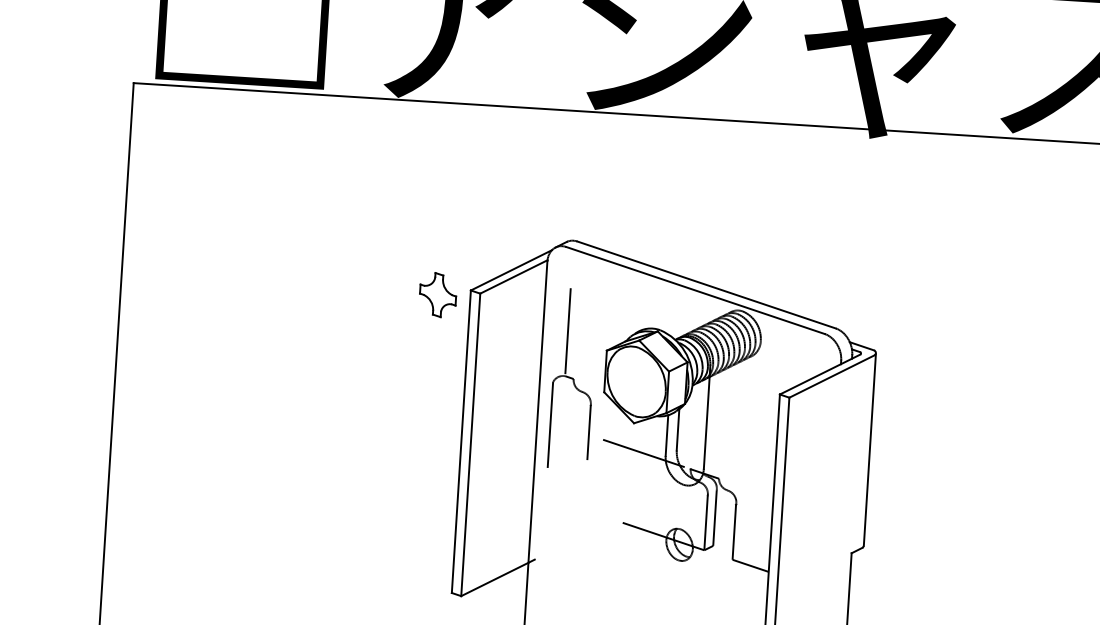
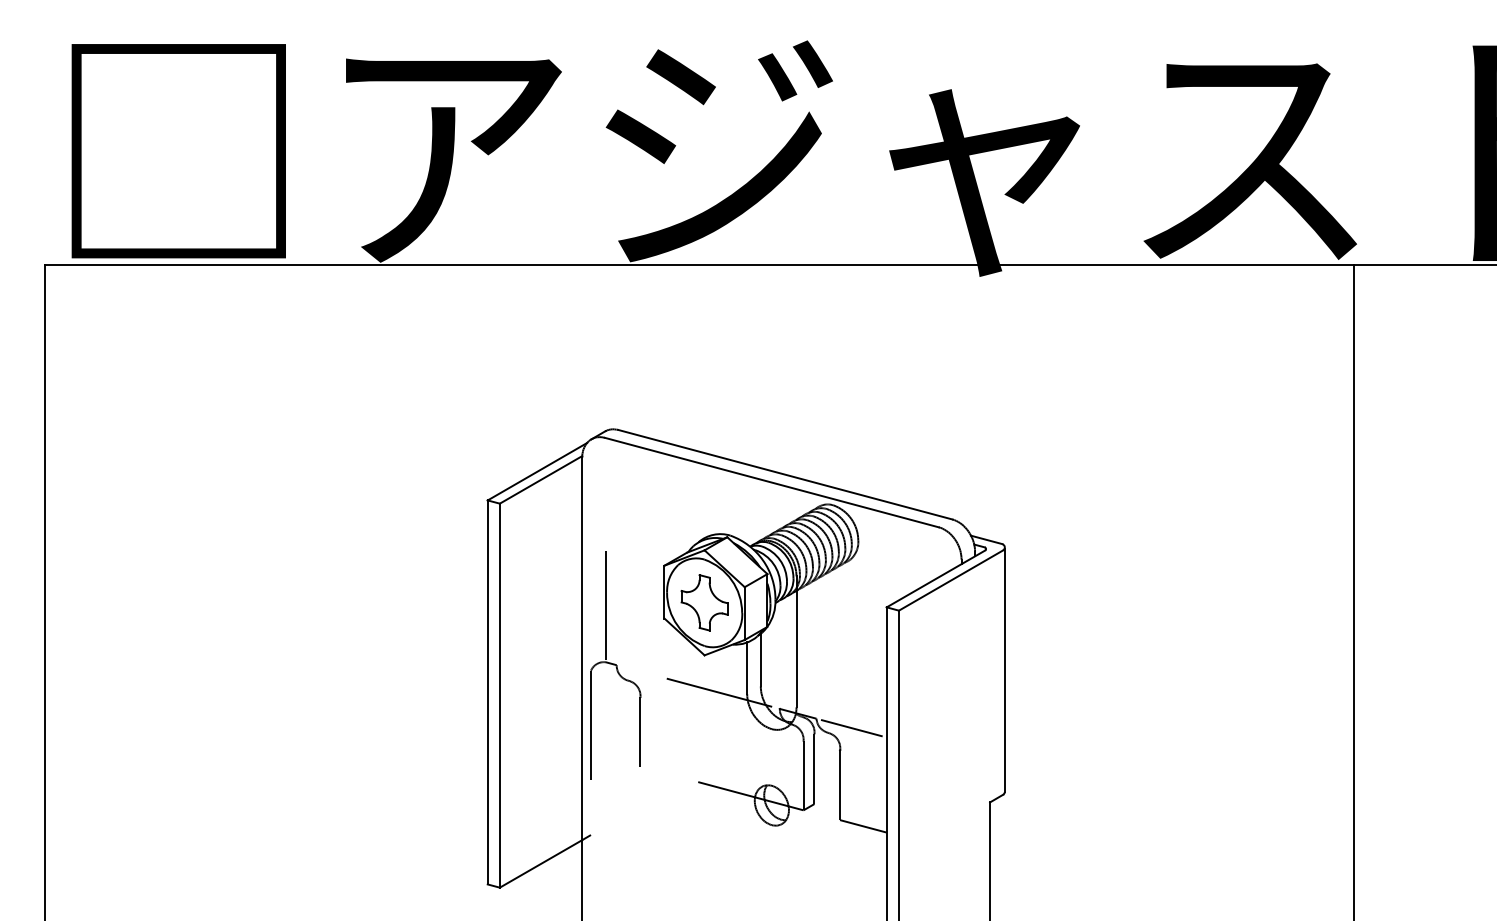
part: (438, 294) -> (704, 602), moved
part: (572, 379) -> (615, 665), moved
line: (746, 487) -> (851, 727), added

